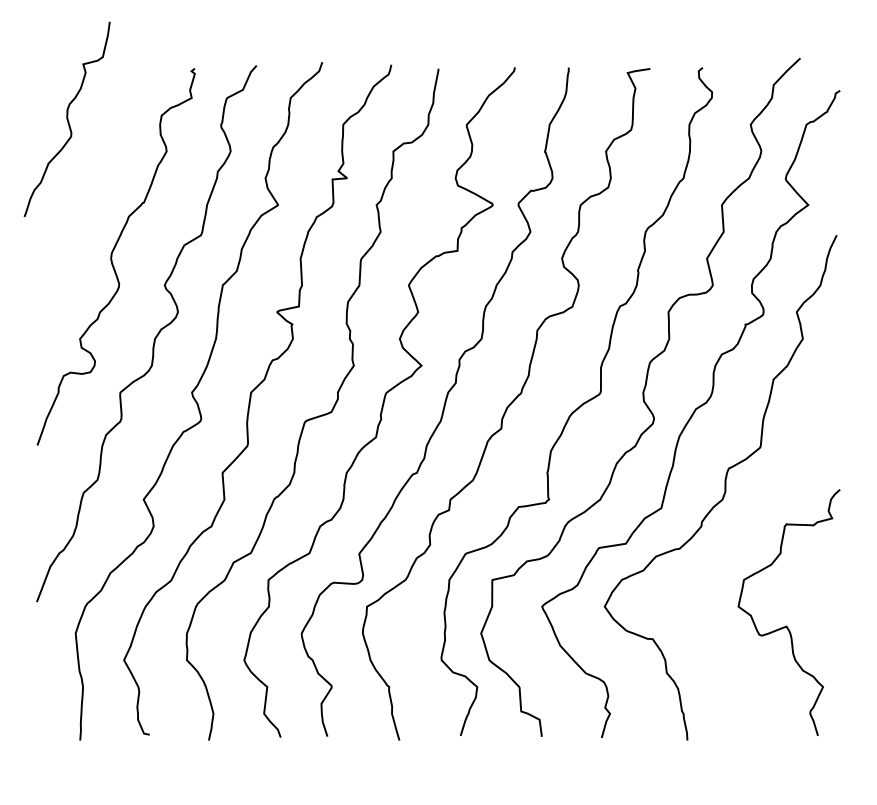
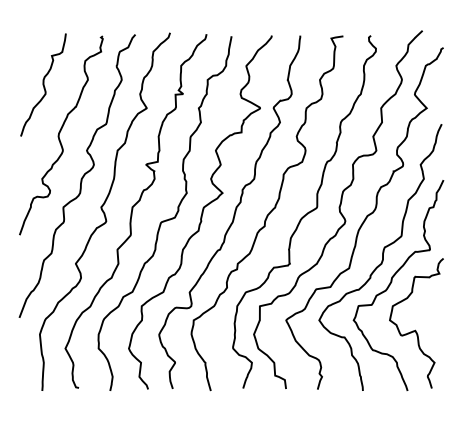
curve: (67, 118) -> (43, 84), moved
curve: (743, 533) -> (392, 281), added

